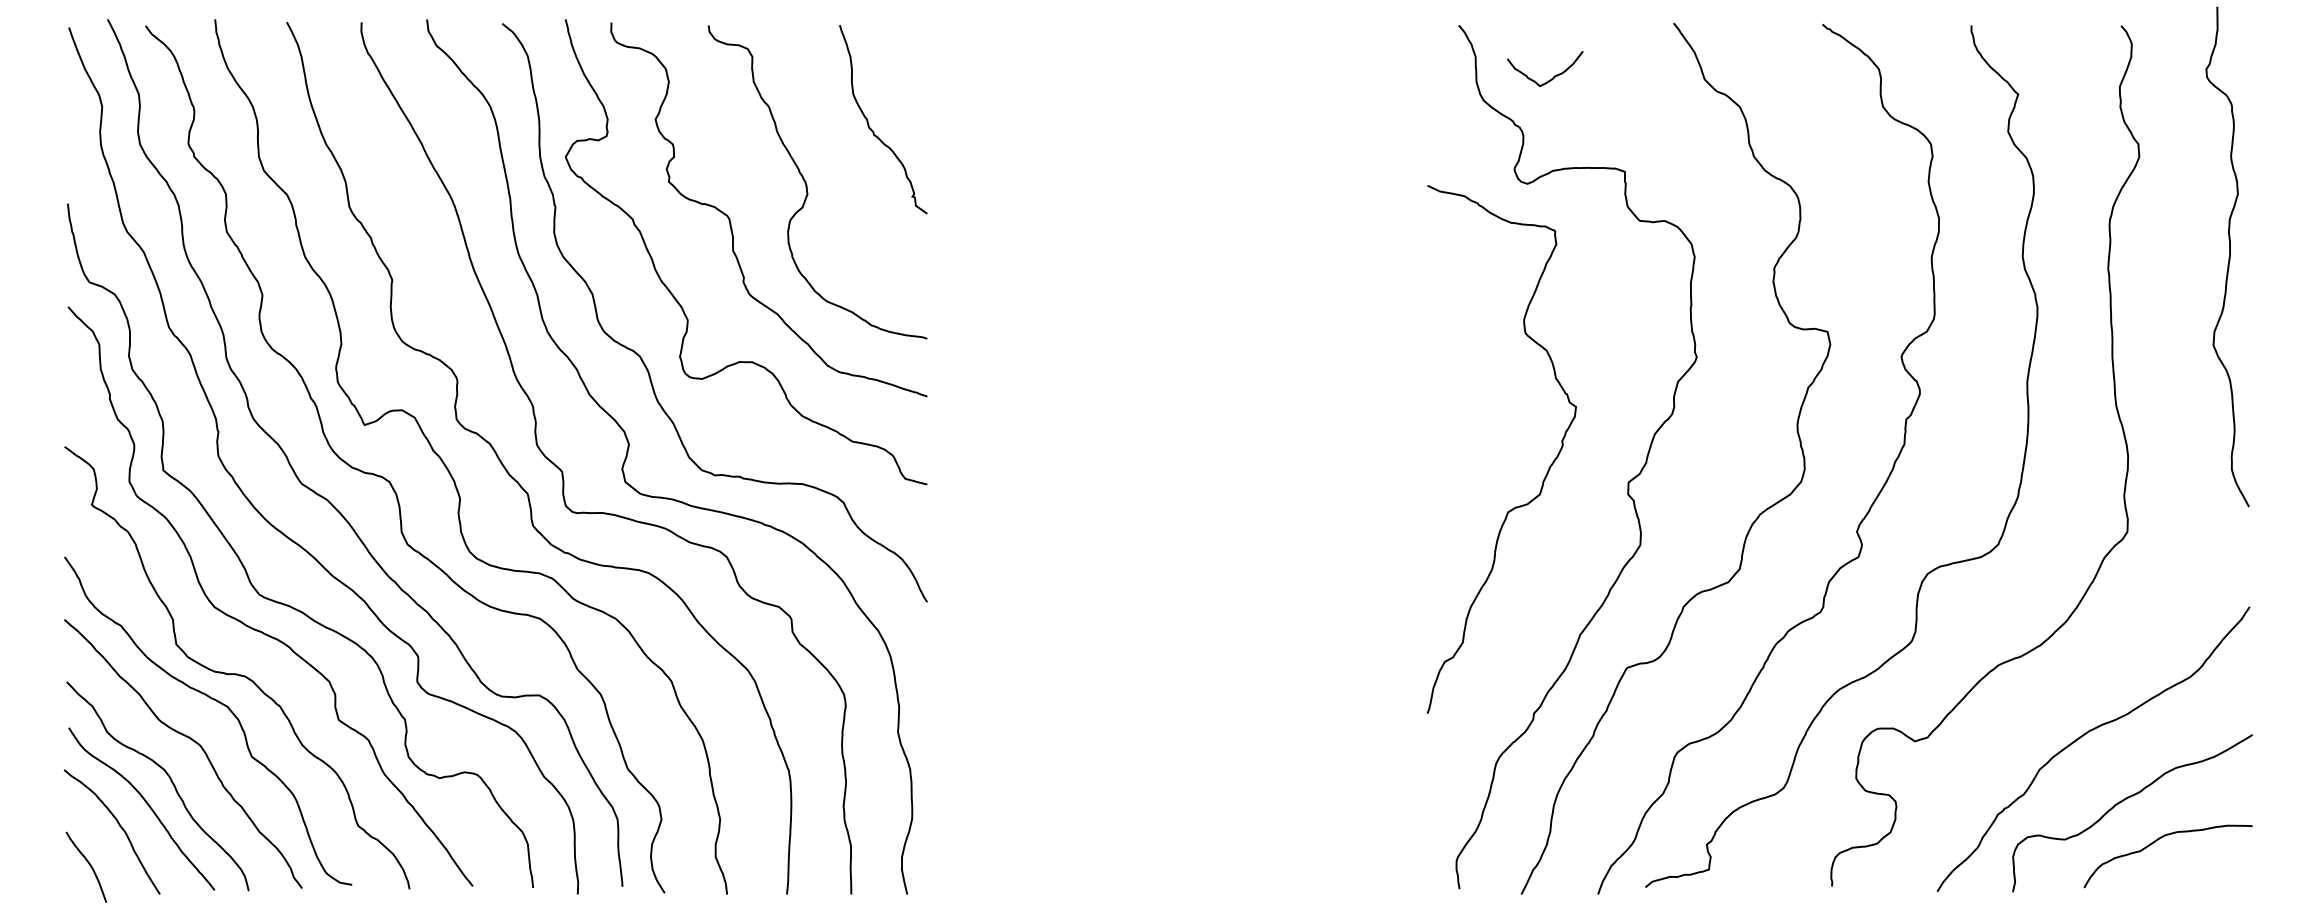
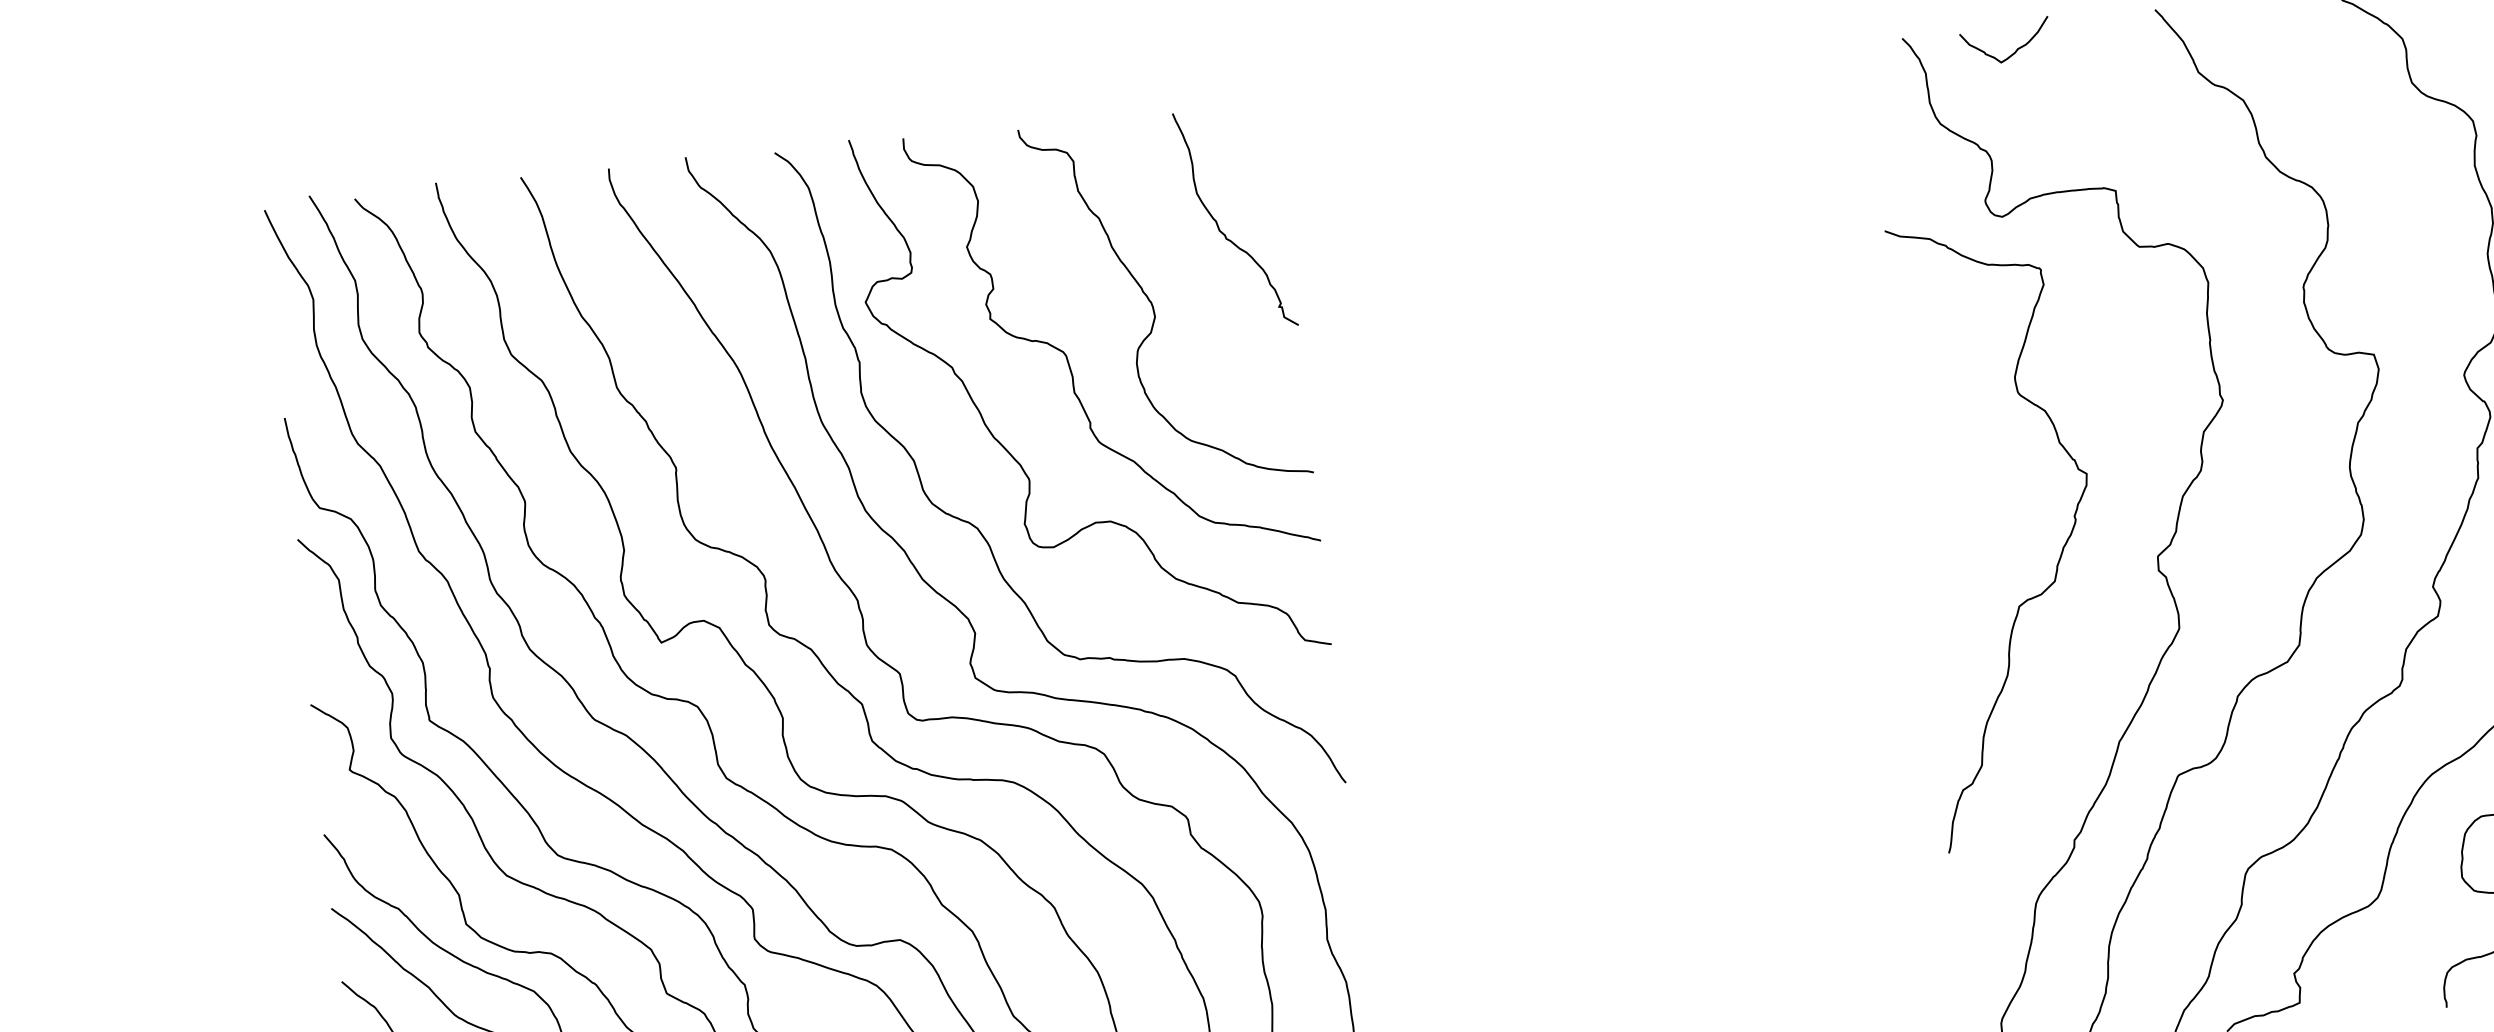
curve: (1553, 76) -> (2016, 49), moved

